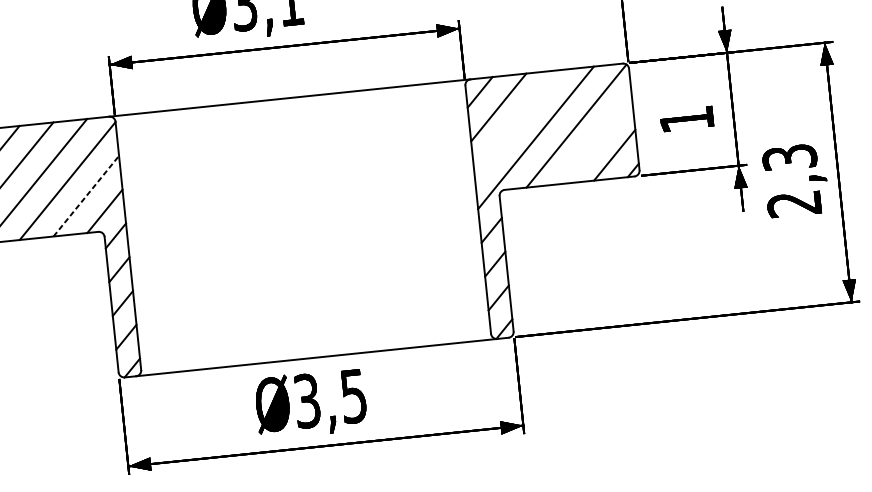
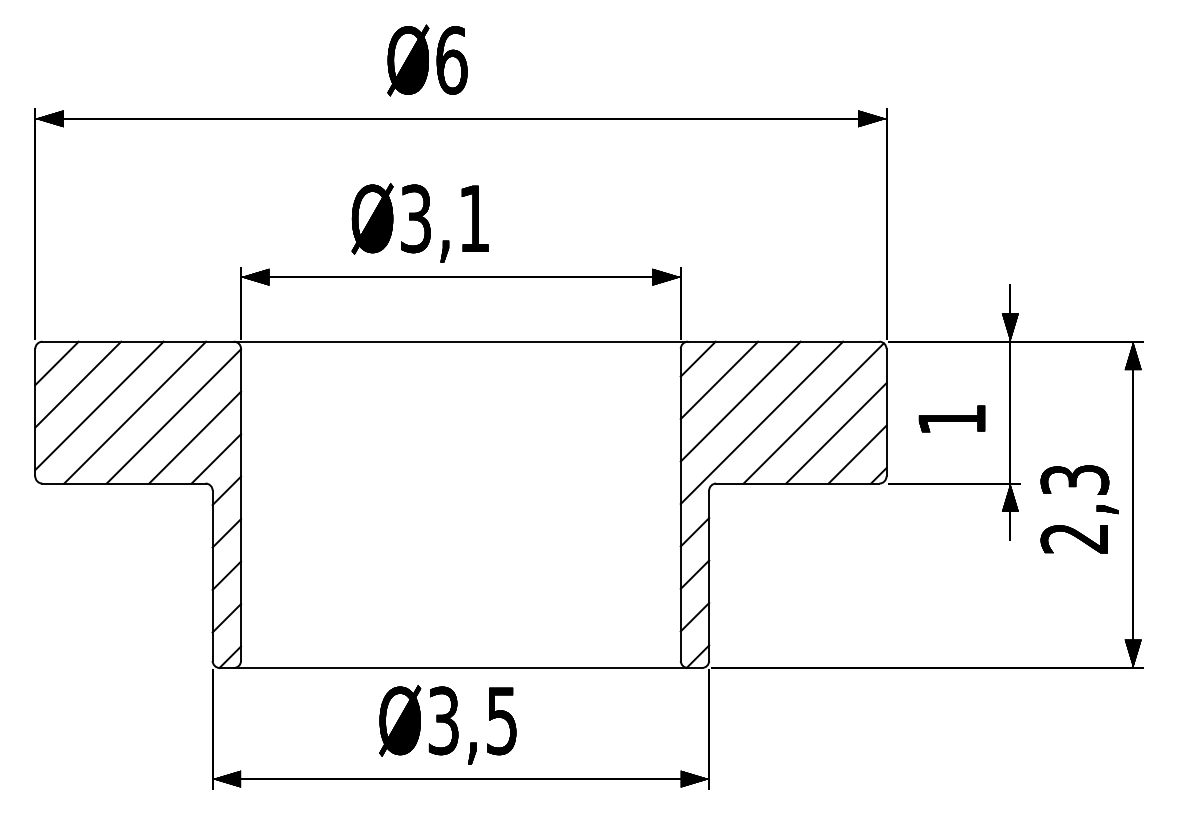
line: (517, 122) -> (740, 401), added
line: (596, 140) -> (836, 433), added
line: (86, 196) -> (195, 437), dashed -> solid

